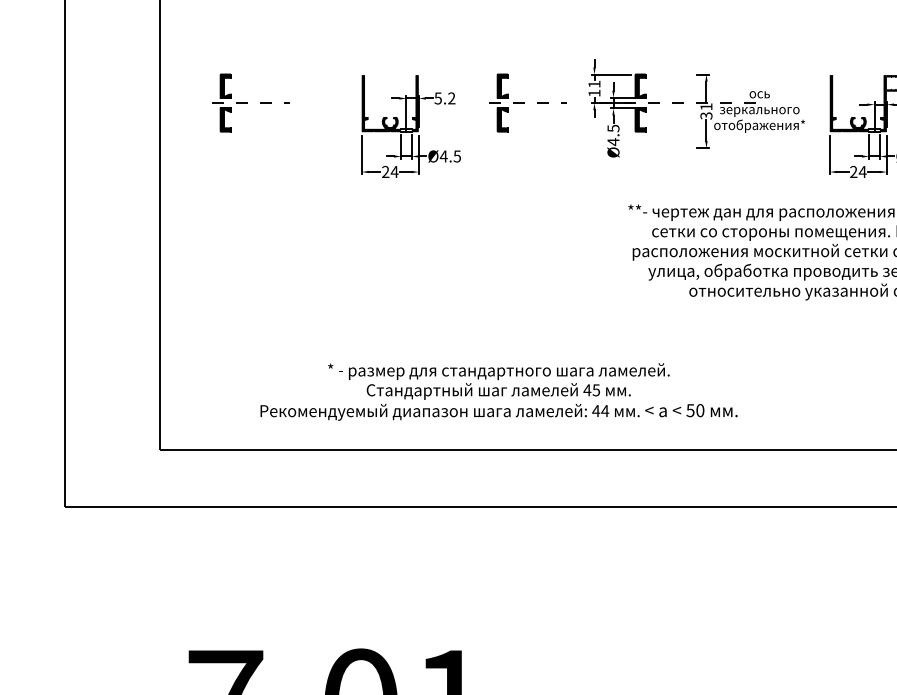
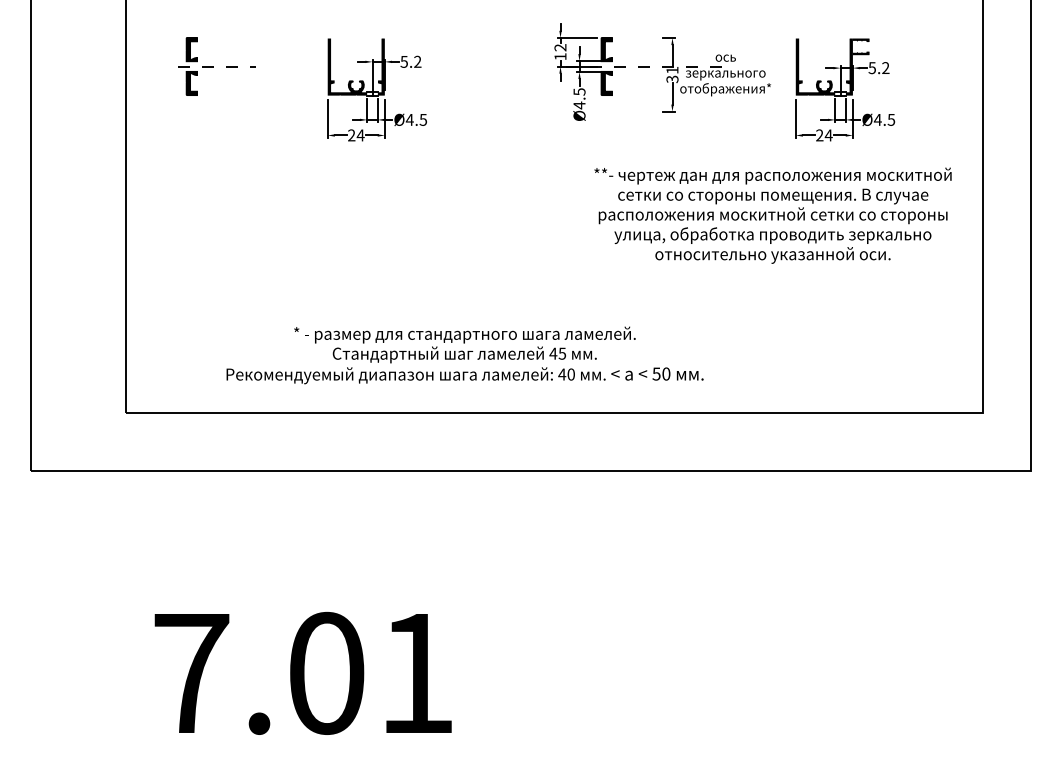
text: (594, 84) -> (560, 47), 11 -> 12
part: (527, 103) -> (493, 66), removed
text: (605, 411) -> (571, 374), 44 -> 40

